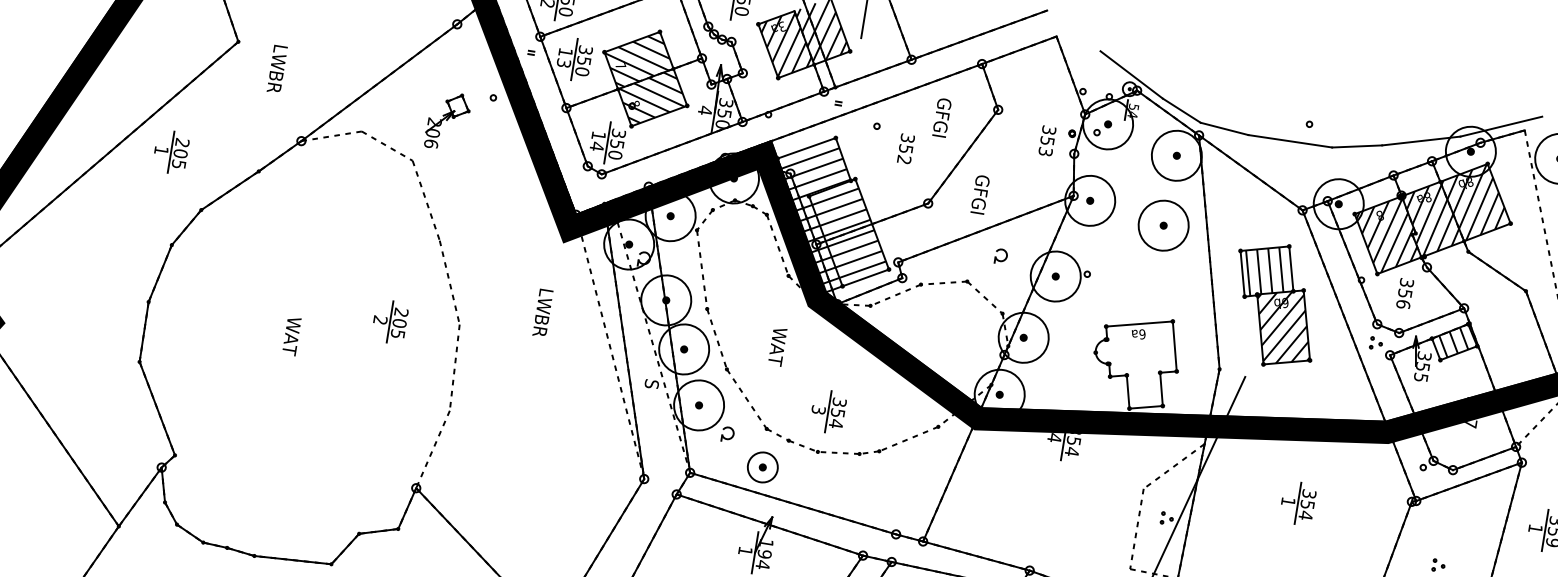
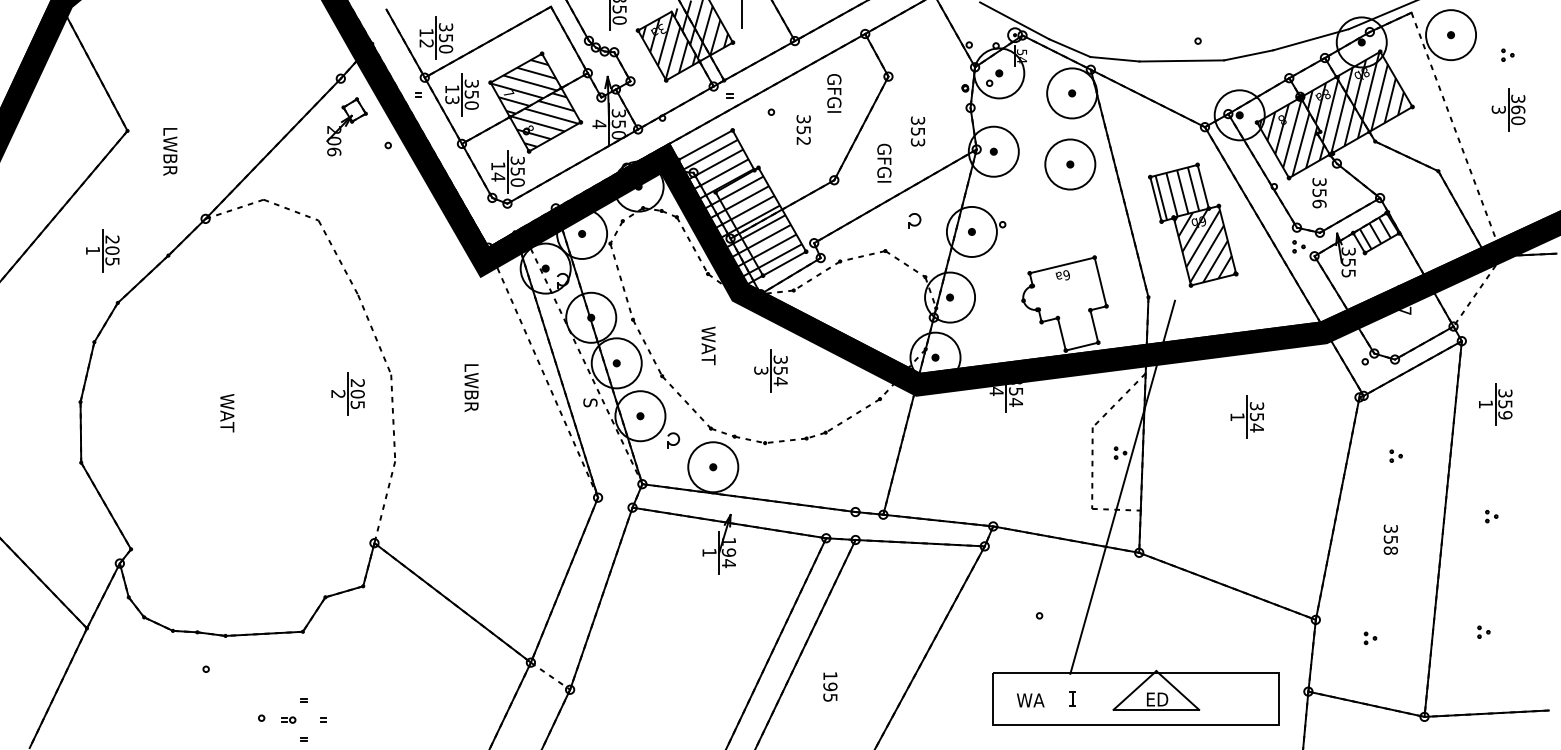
part: (447, 120) -> (346, 126), moved
text: (1046, 140) -> (917, 131), moved
part: (170, 151) -> (102, 250), moved
text: (542, 312) -> (471, 387), moved
part: (389, 321) -> (347, 393), moved
part: (827, 411) -> (770, 370), moved
circle: (763, 467) -> (713, 467), size x1.67

